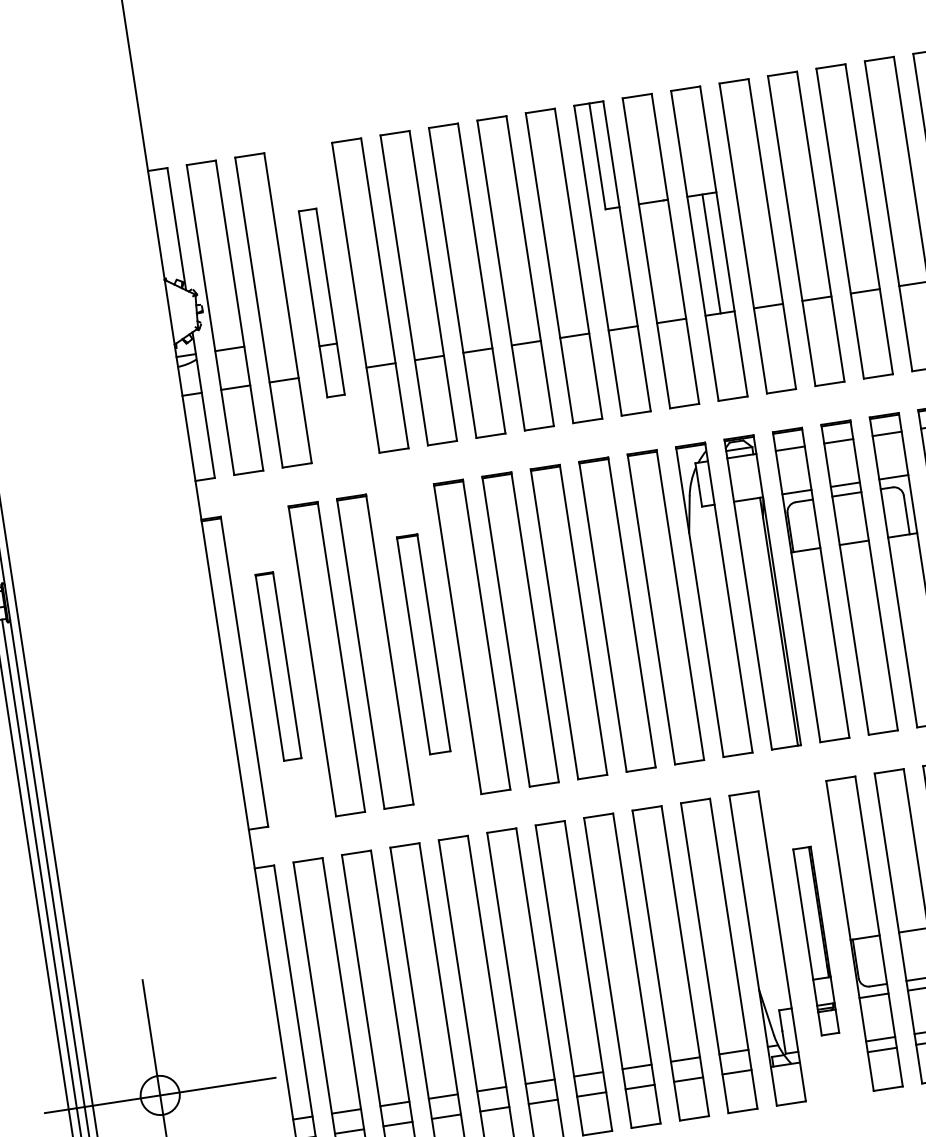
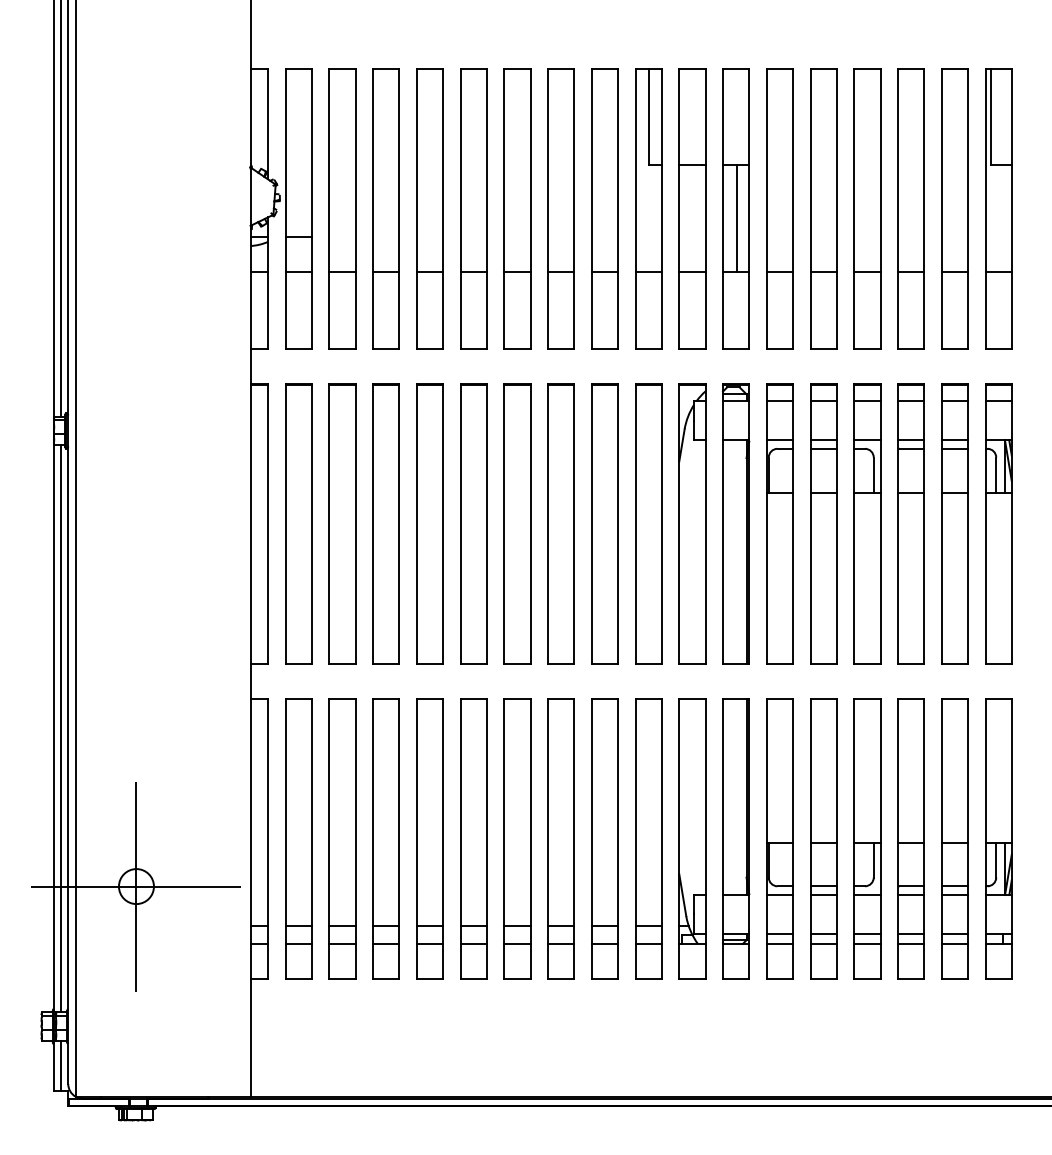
part: (321, 302) -> (385, 208), size x1.67
part: (423, 643) -> (429, 523), size x1.43
part: (278, 666) -> (298, 523), size x1.67
part: (816, 940) -> (736, 838), size x1.67

